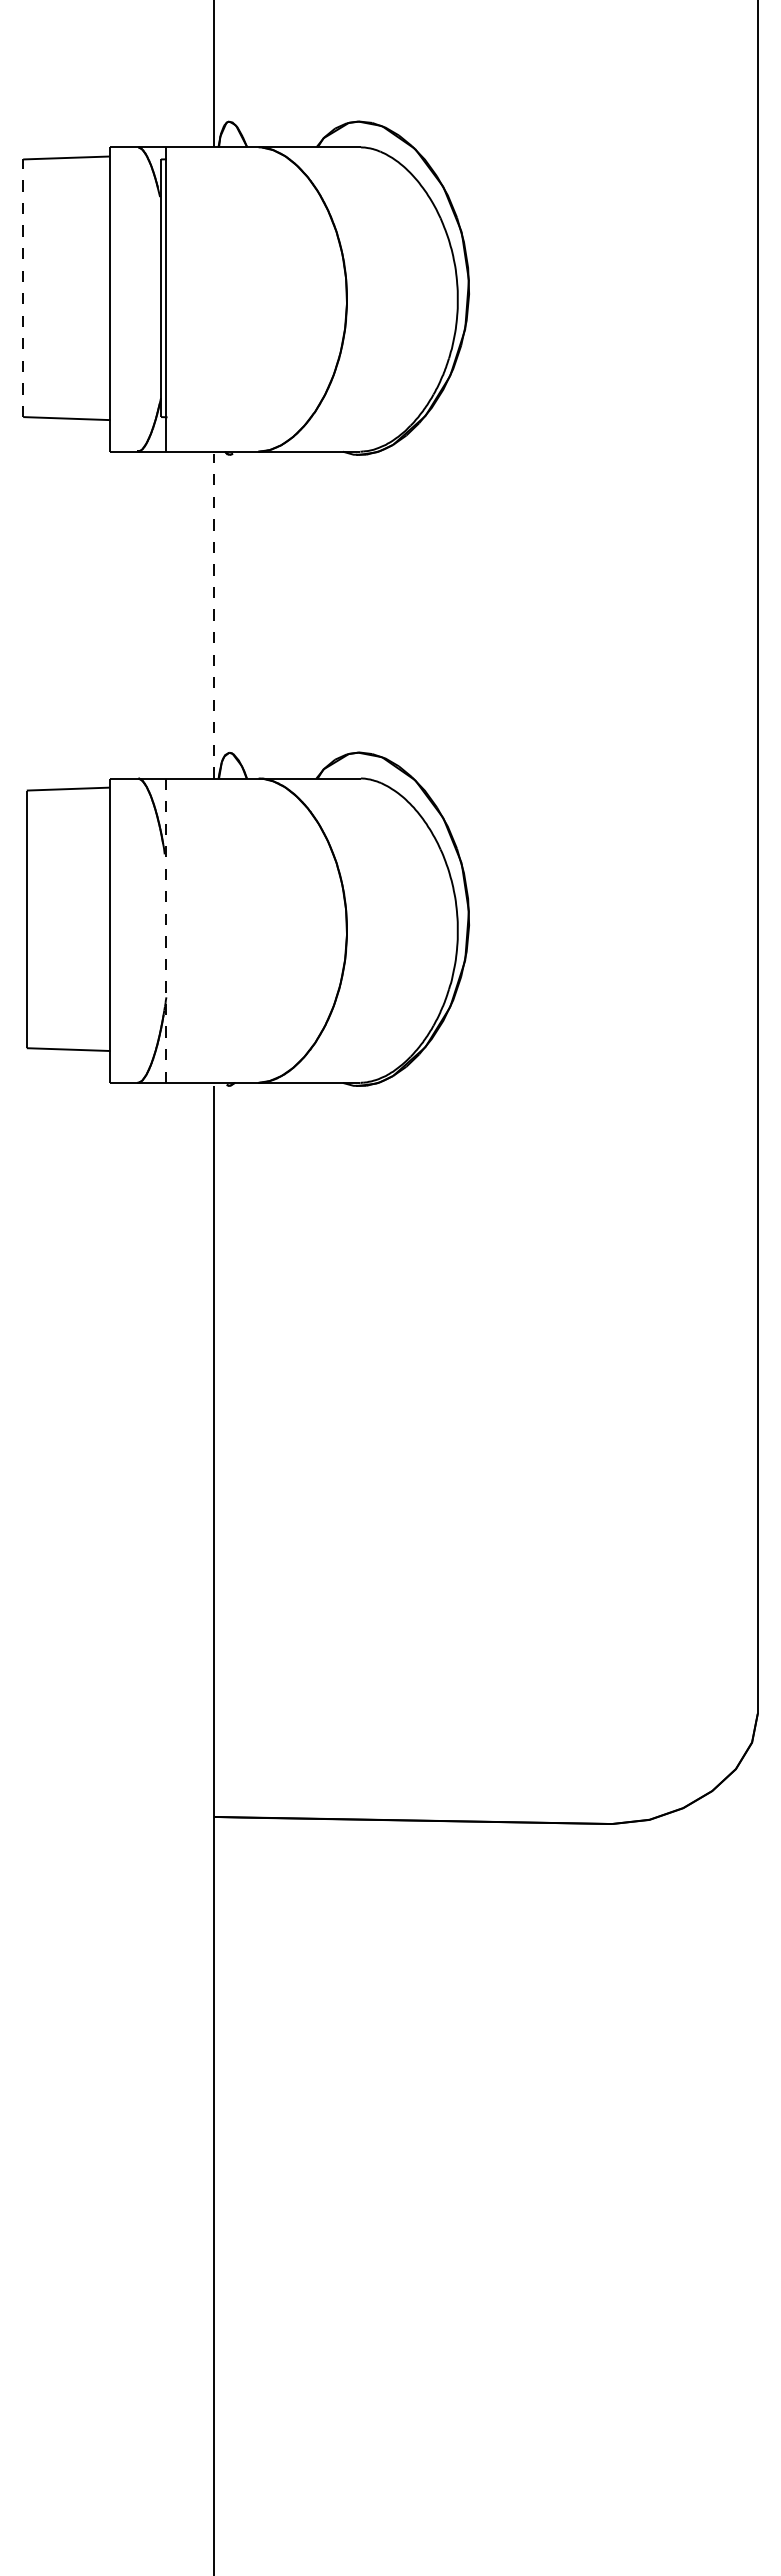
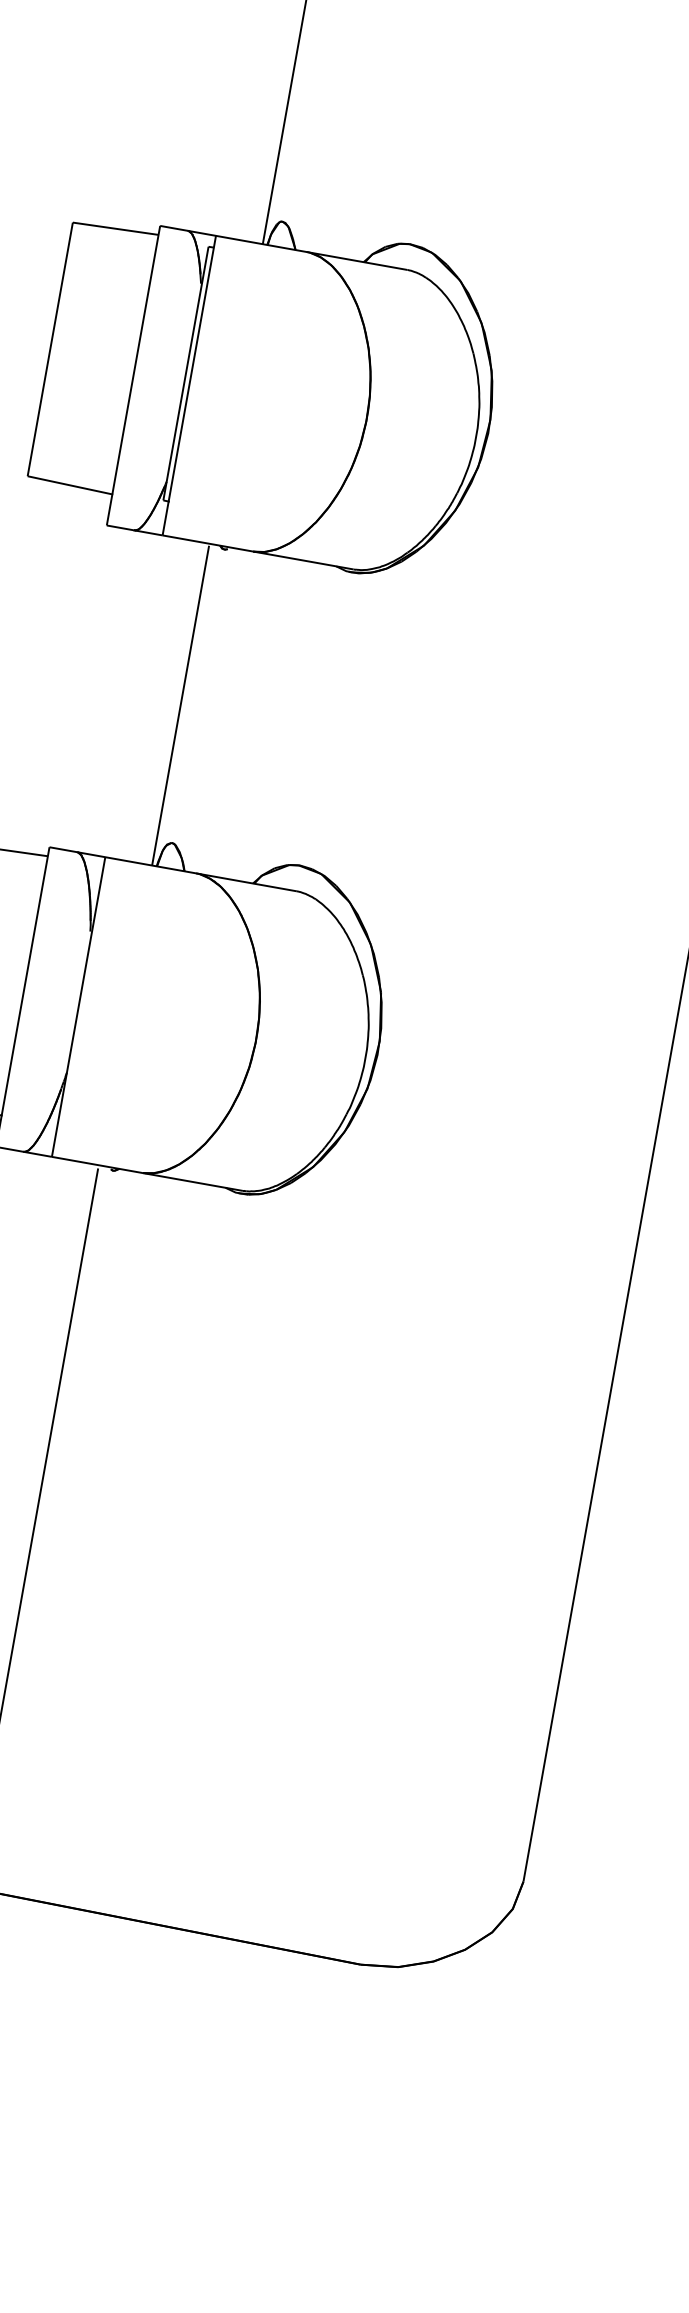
line: (23, 288) -> (50, 349), dashed -> solid
line: (214, 615) -> (181, 705), dashed -> solid
line: (166, 931) -> (78, 1007), dashed -> solid

